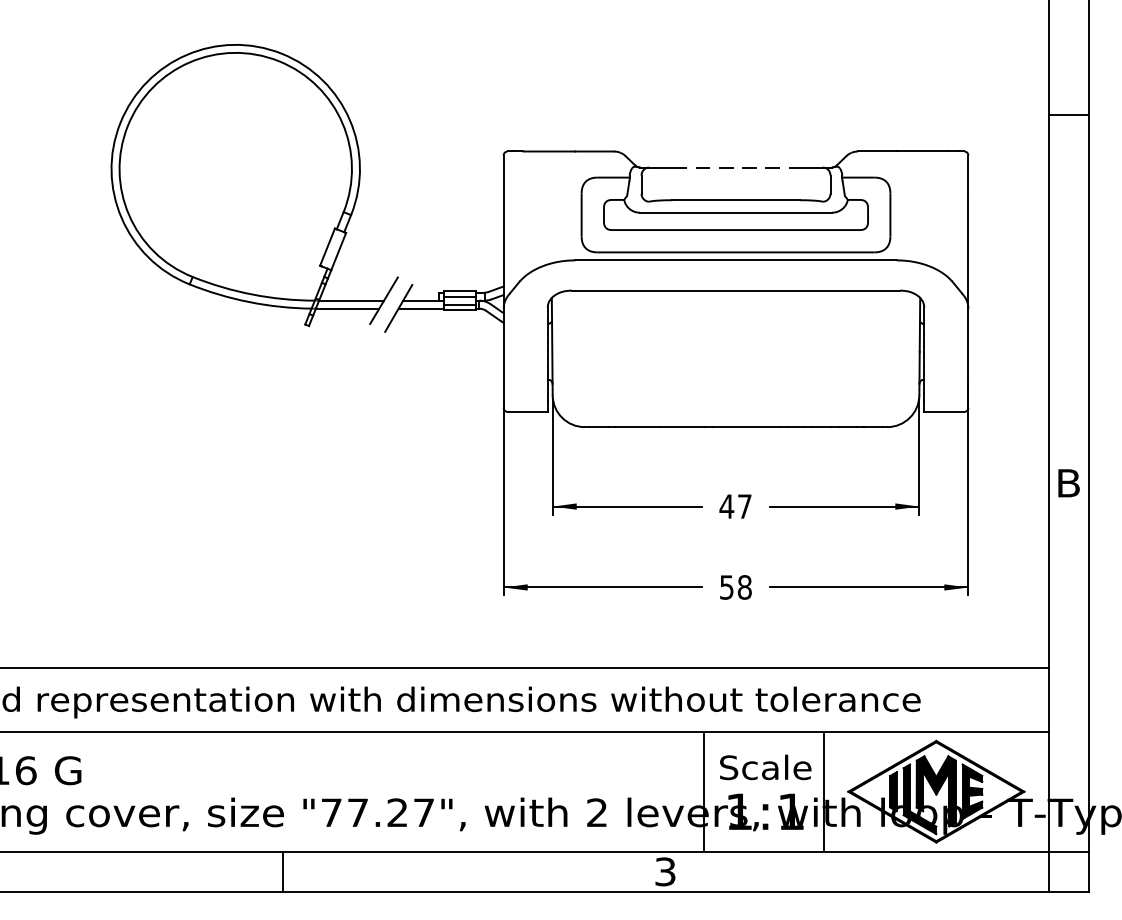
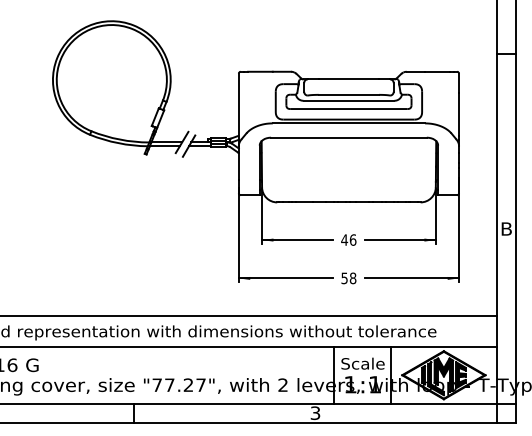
line: (737, 167) -> (349, 79), dashed -> solid
text: (743, 505) -> (352, 239), 47 -> 46

